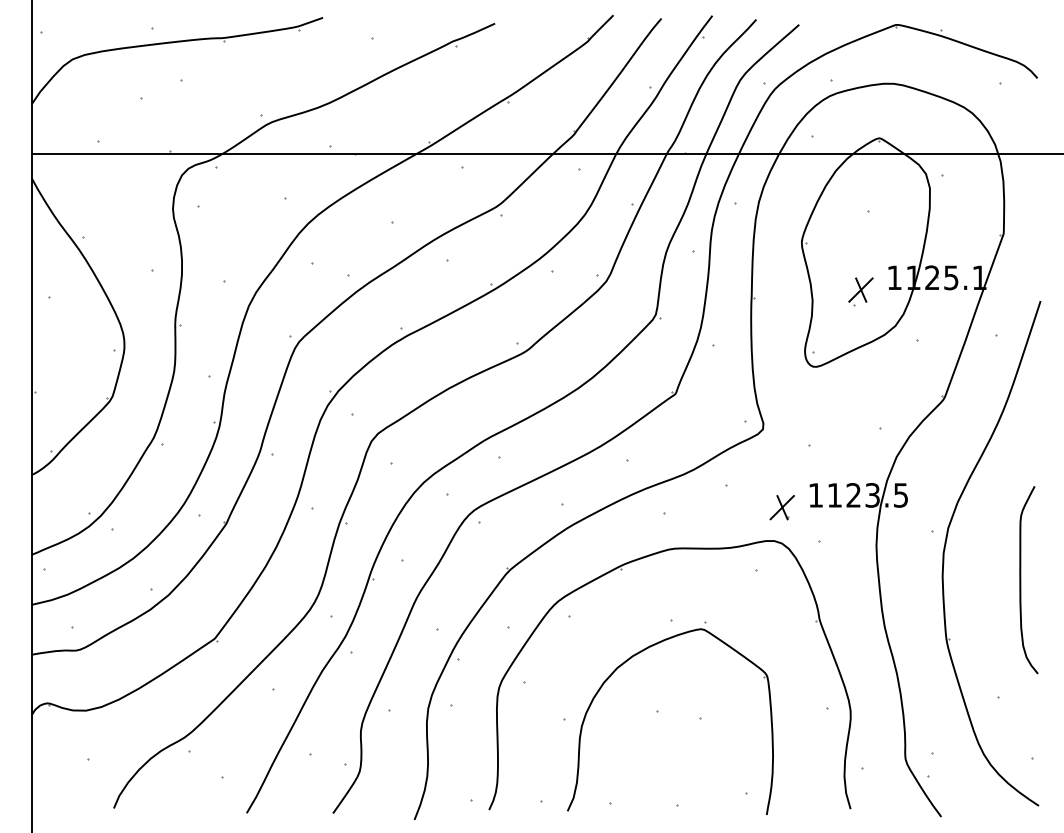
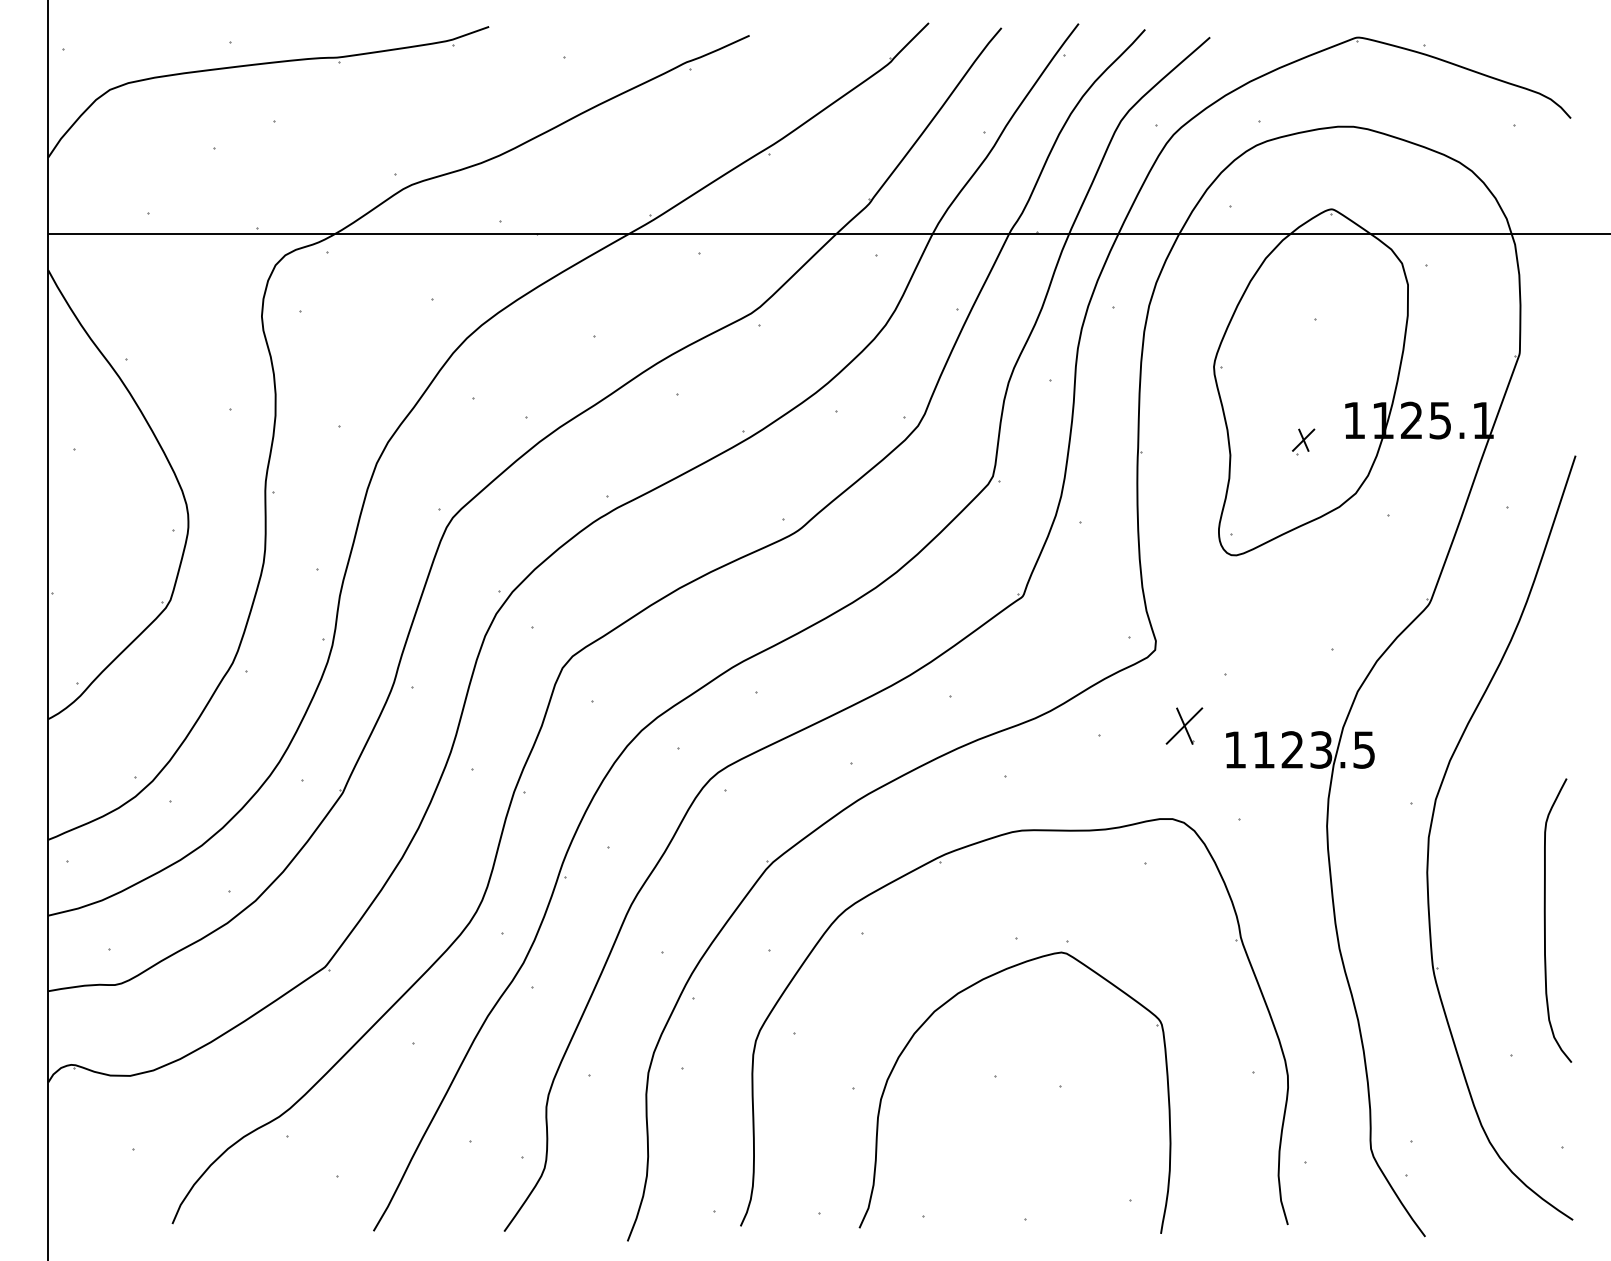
part: (860, 291) -> (1302, 441), size x0.6
part: (781, 507) -> (1183, 725), moved
curve: (1021, 580) -> (1546, 921), moved

